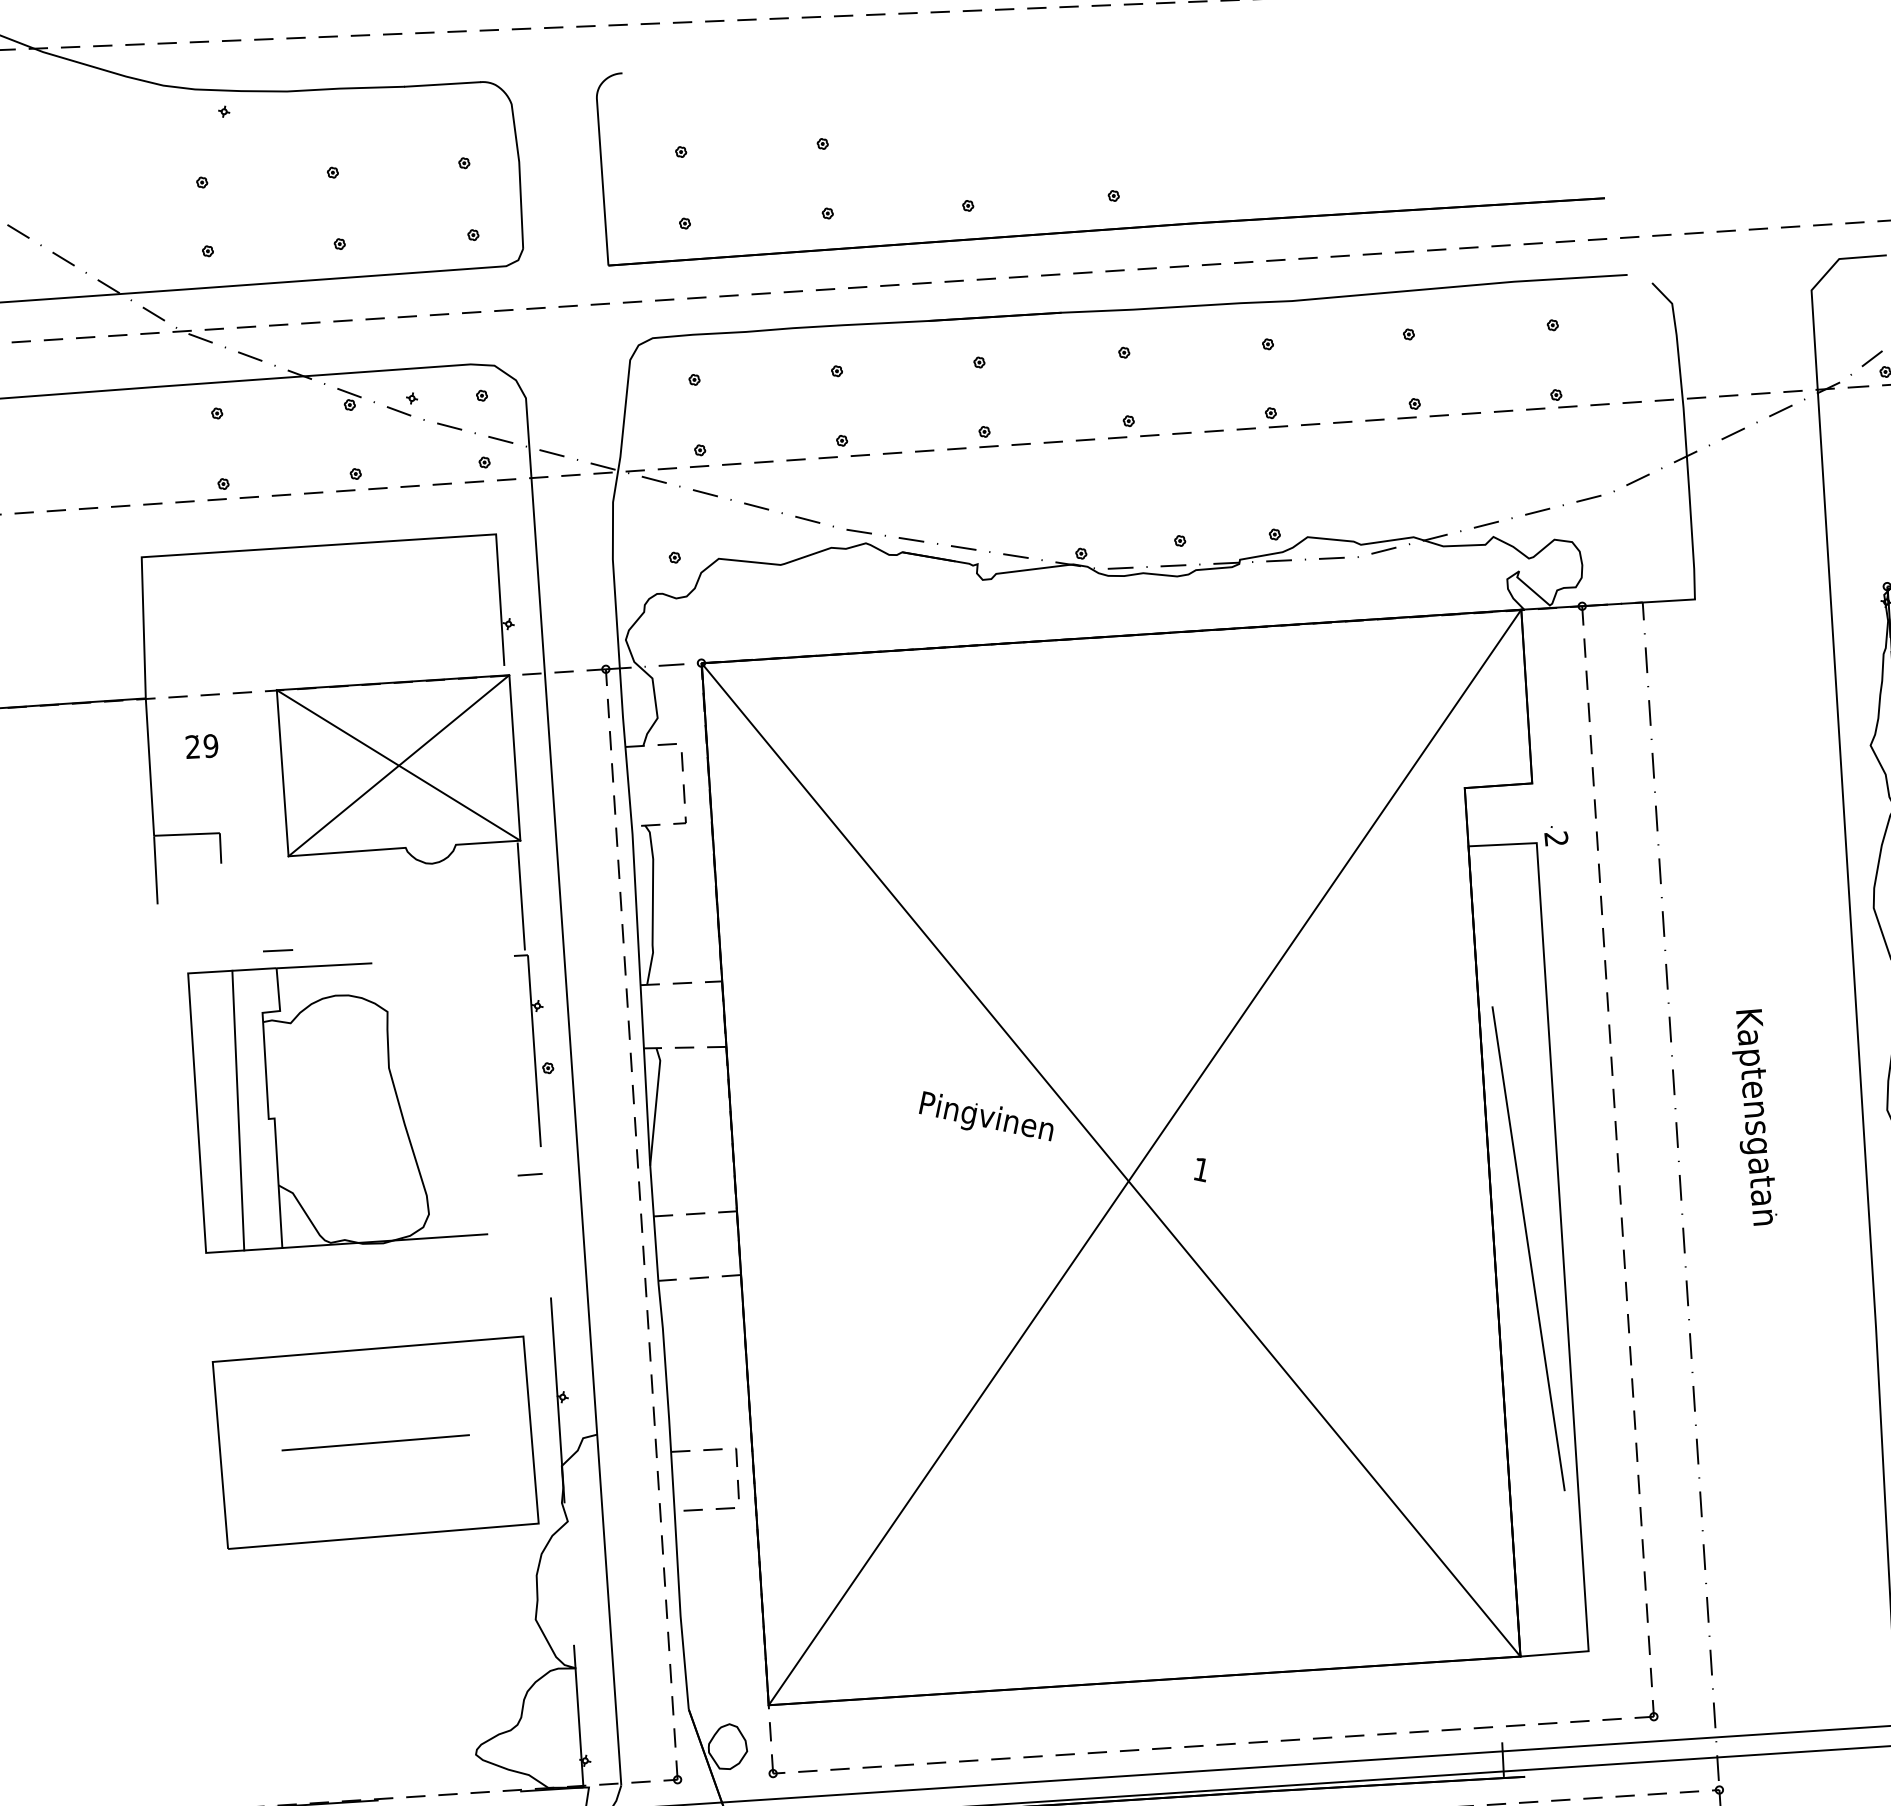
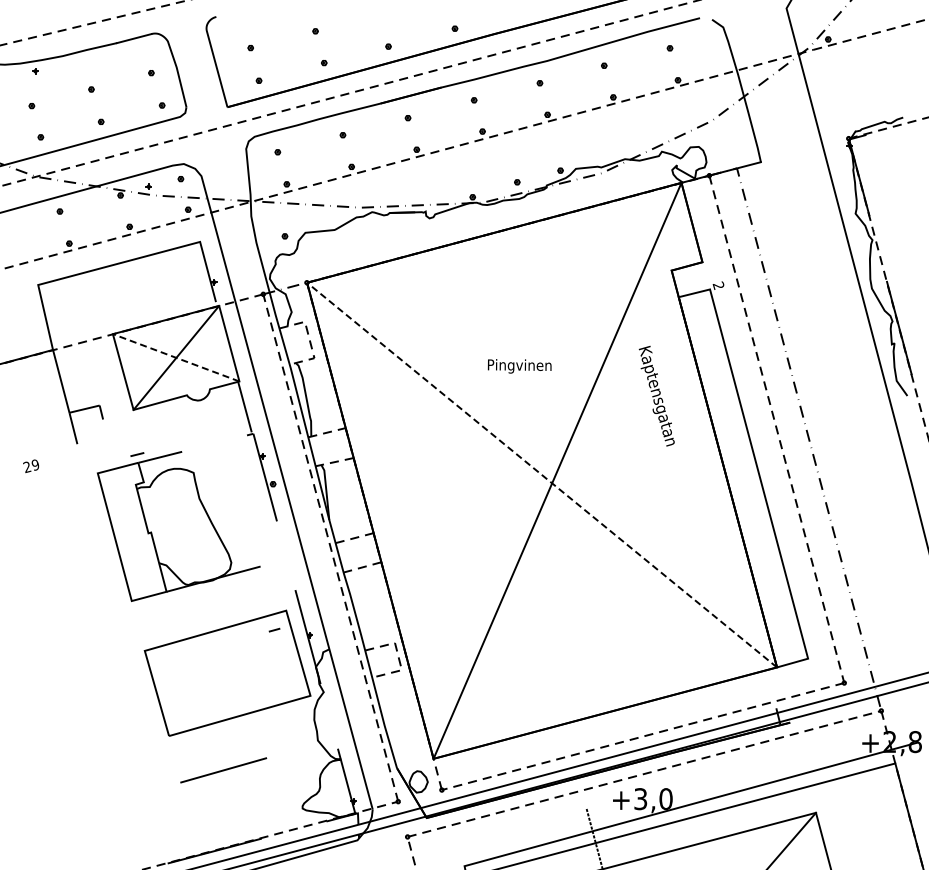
part: (202, 745) -> (31, 465), moved
line: (399, 764) -> (176, 357), solid -> dashed
line: (237, 1111) -> (133, 532), removed
part: (1753, 1115) -> (656, 395), moved
part: (986, 1118) -> (519, 366), moved
line: (1111, 1160) -> (542, 475), solid -> dashed
part: (1200, 1169) -> (584, 471), removed
line: (530, 1173) -> (274, 629), moved
line: (1528, 1247) -> (743, 477), removed
line: (375, 1442) -> (223, 770), moved

